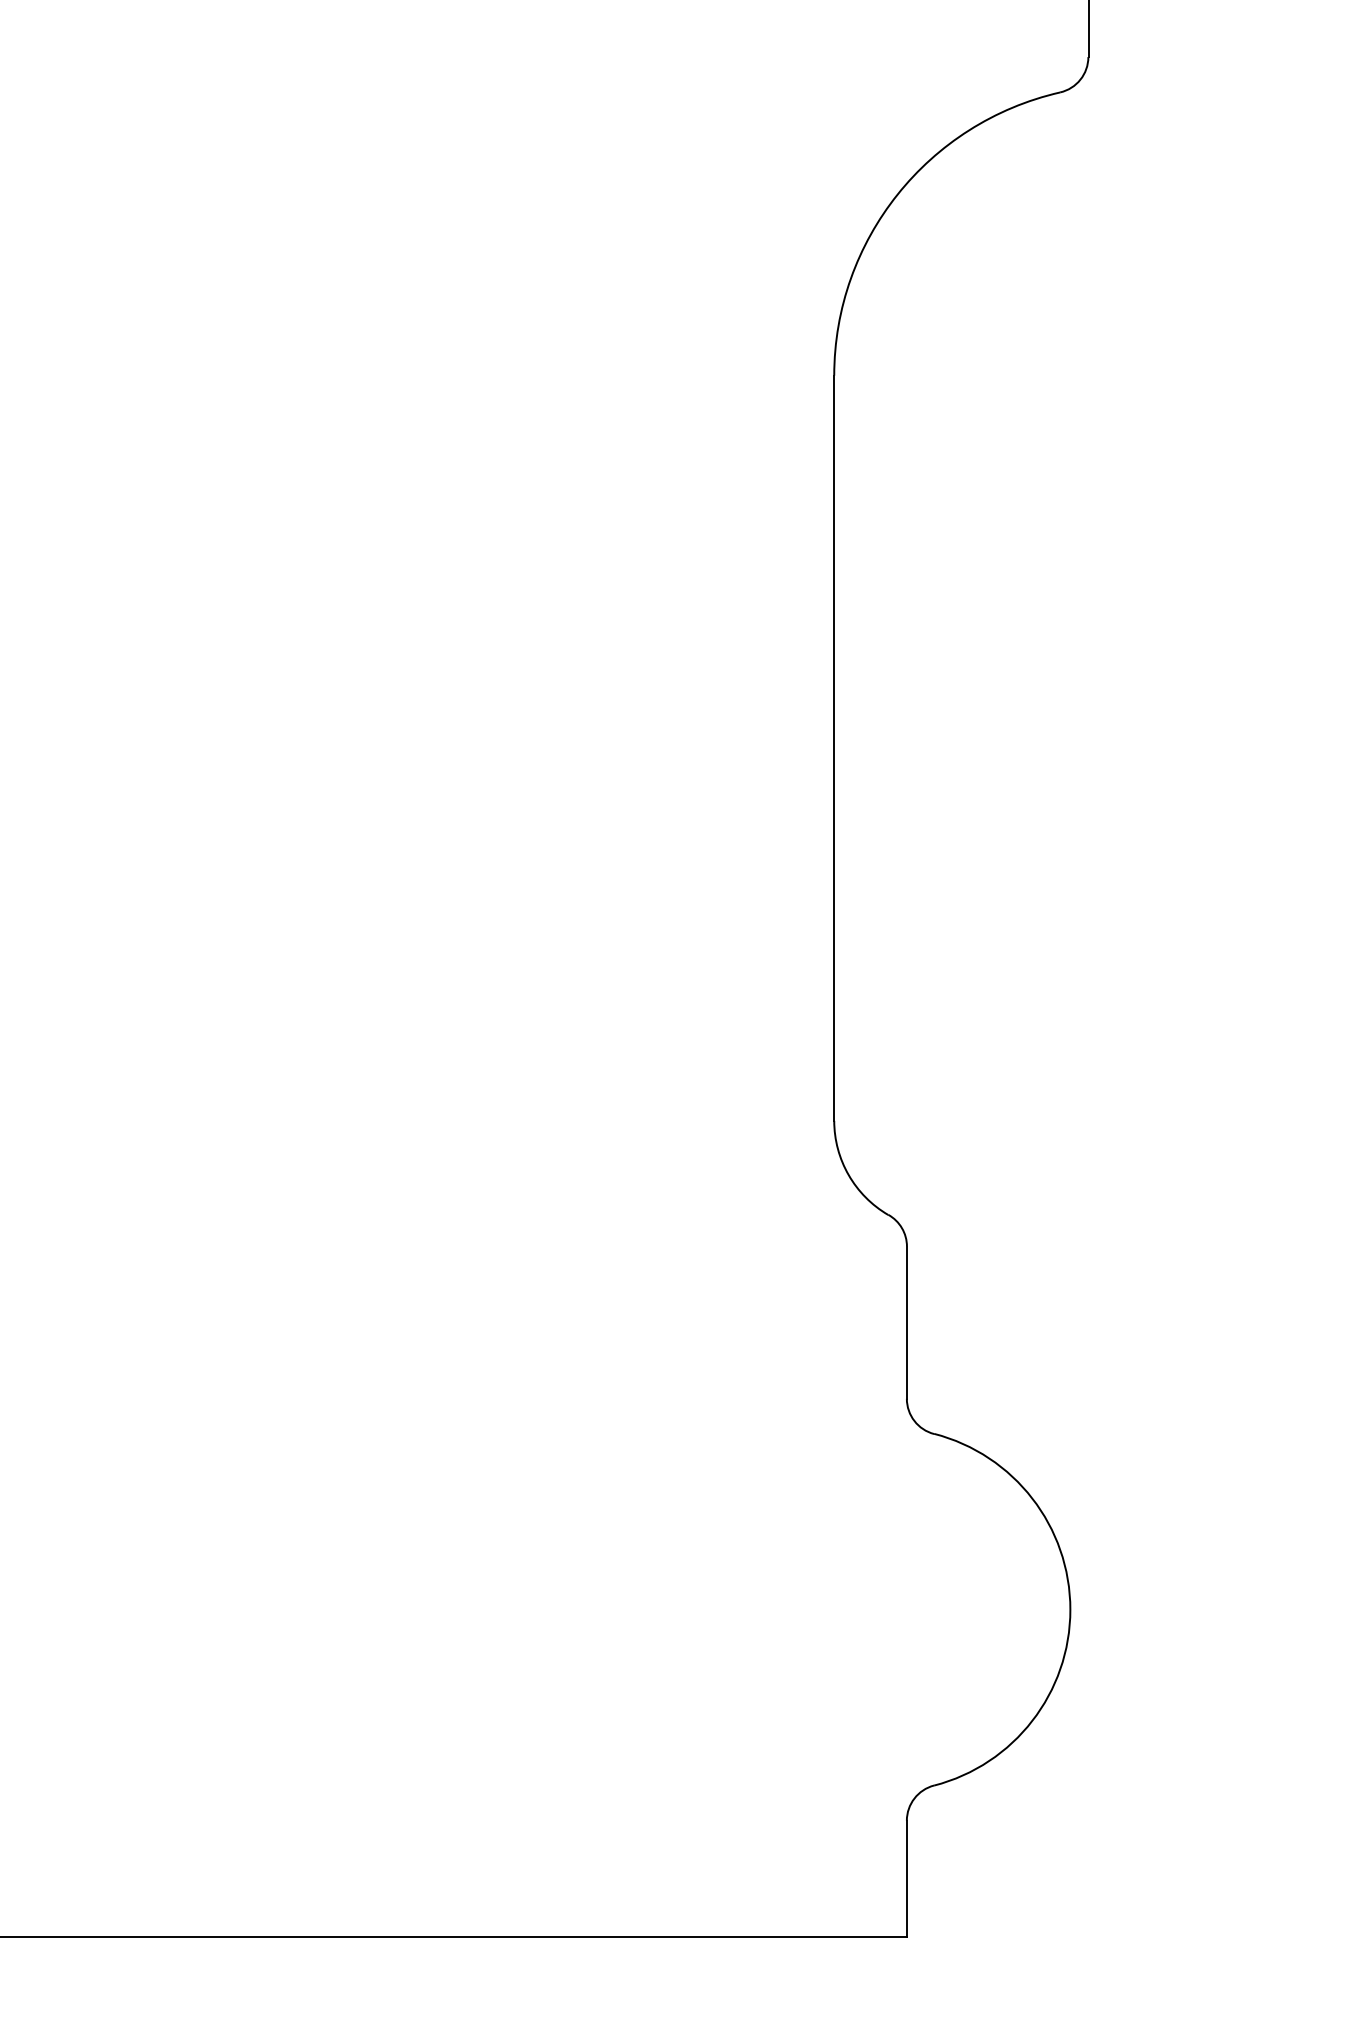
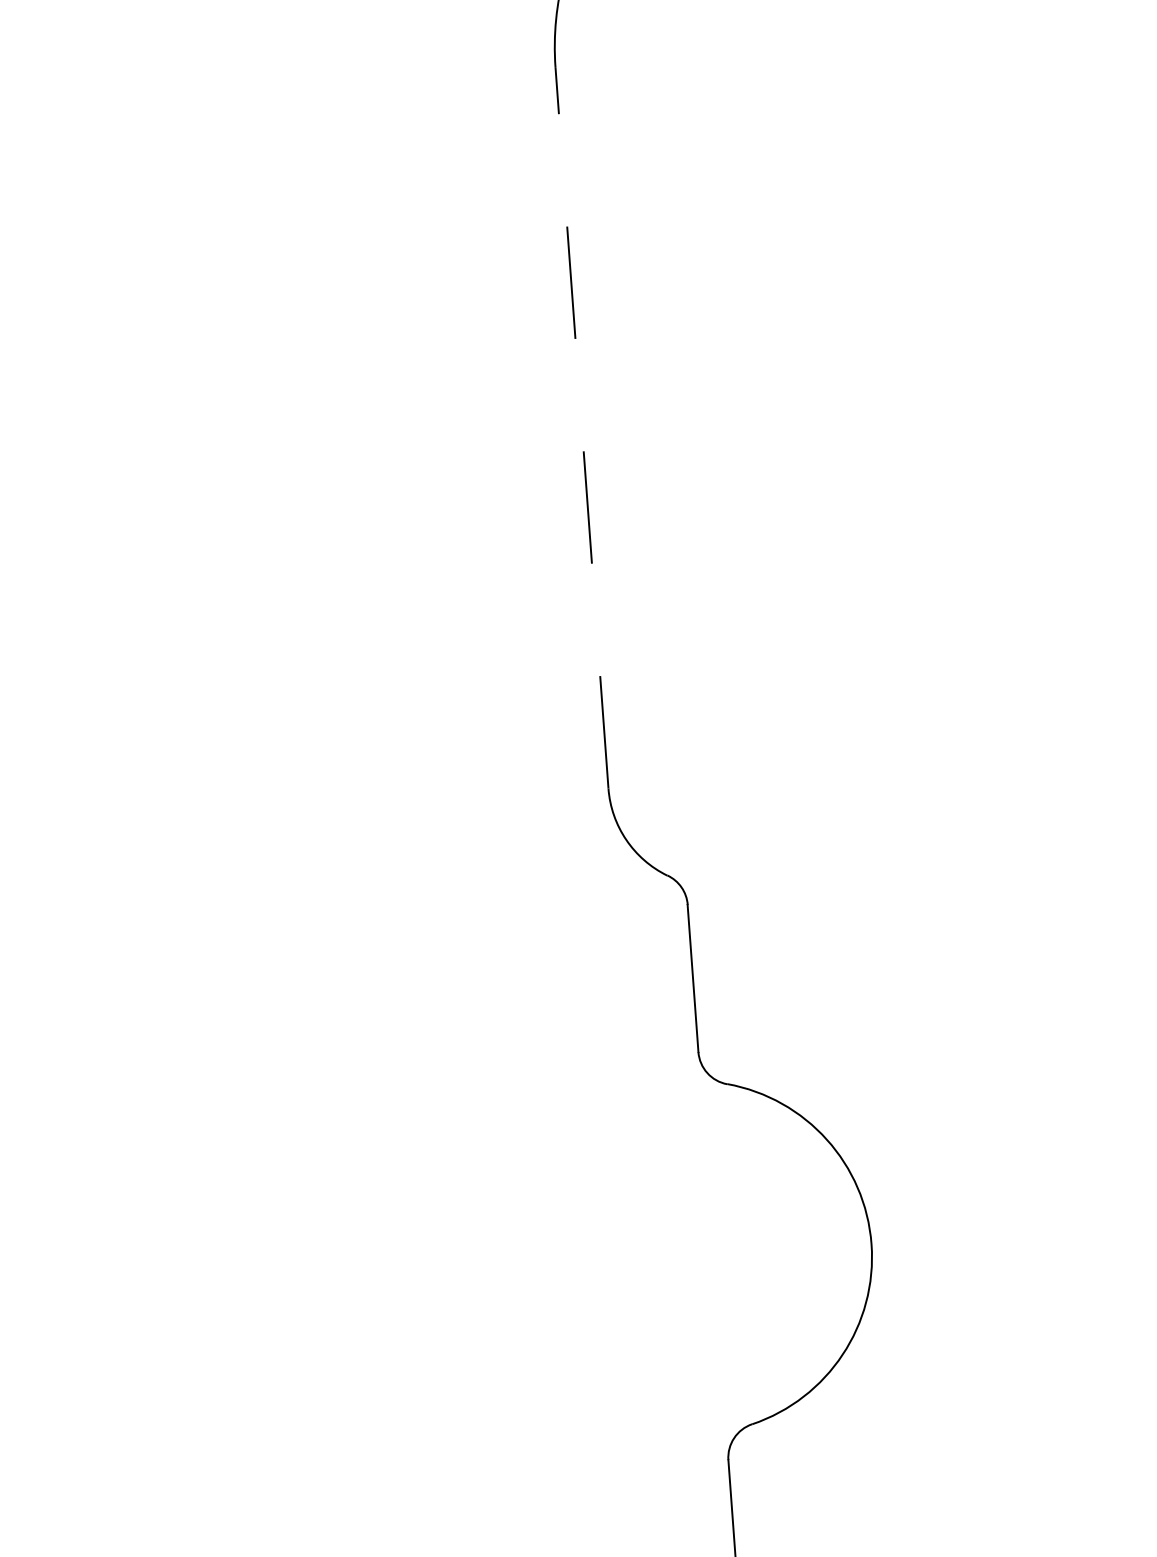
line: (834, 748) -> (582, 428), solid -> dashed

